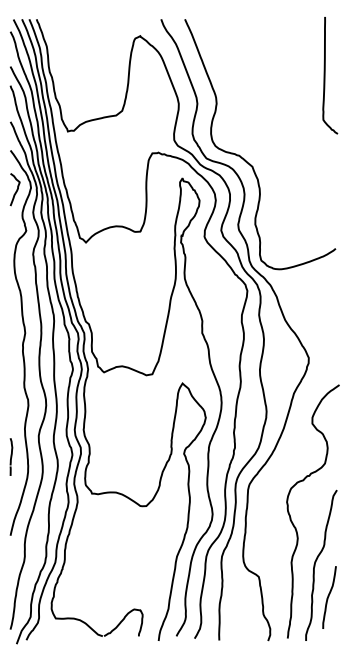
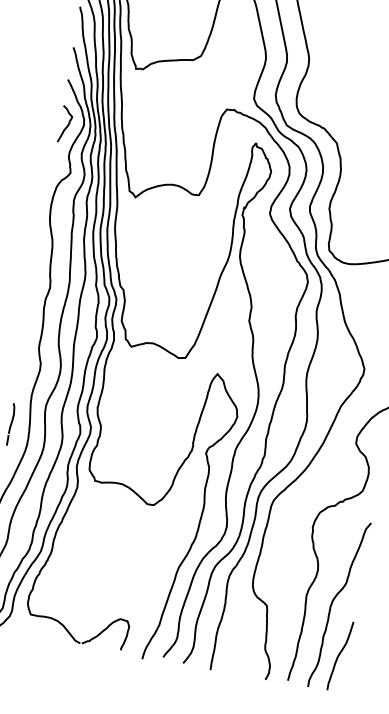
curve: (329, 596) -> (340, 654), moved

